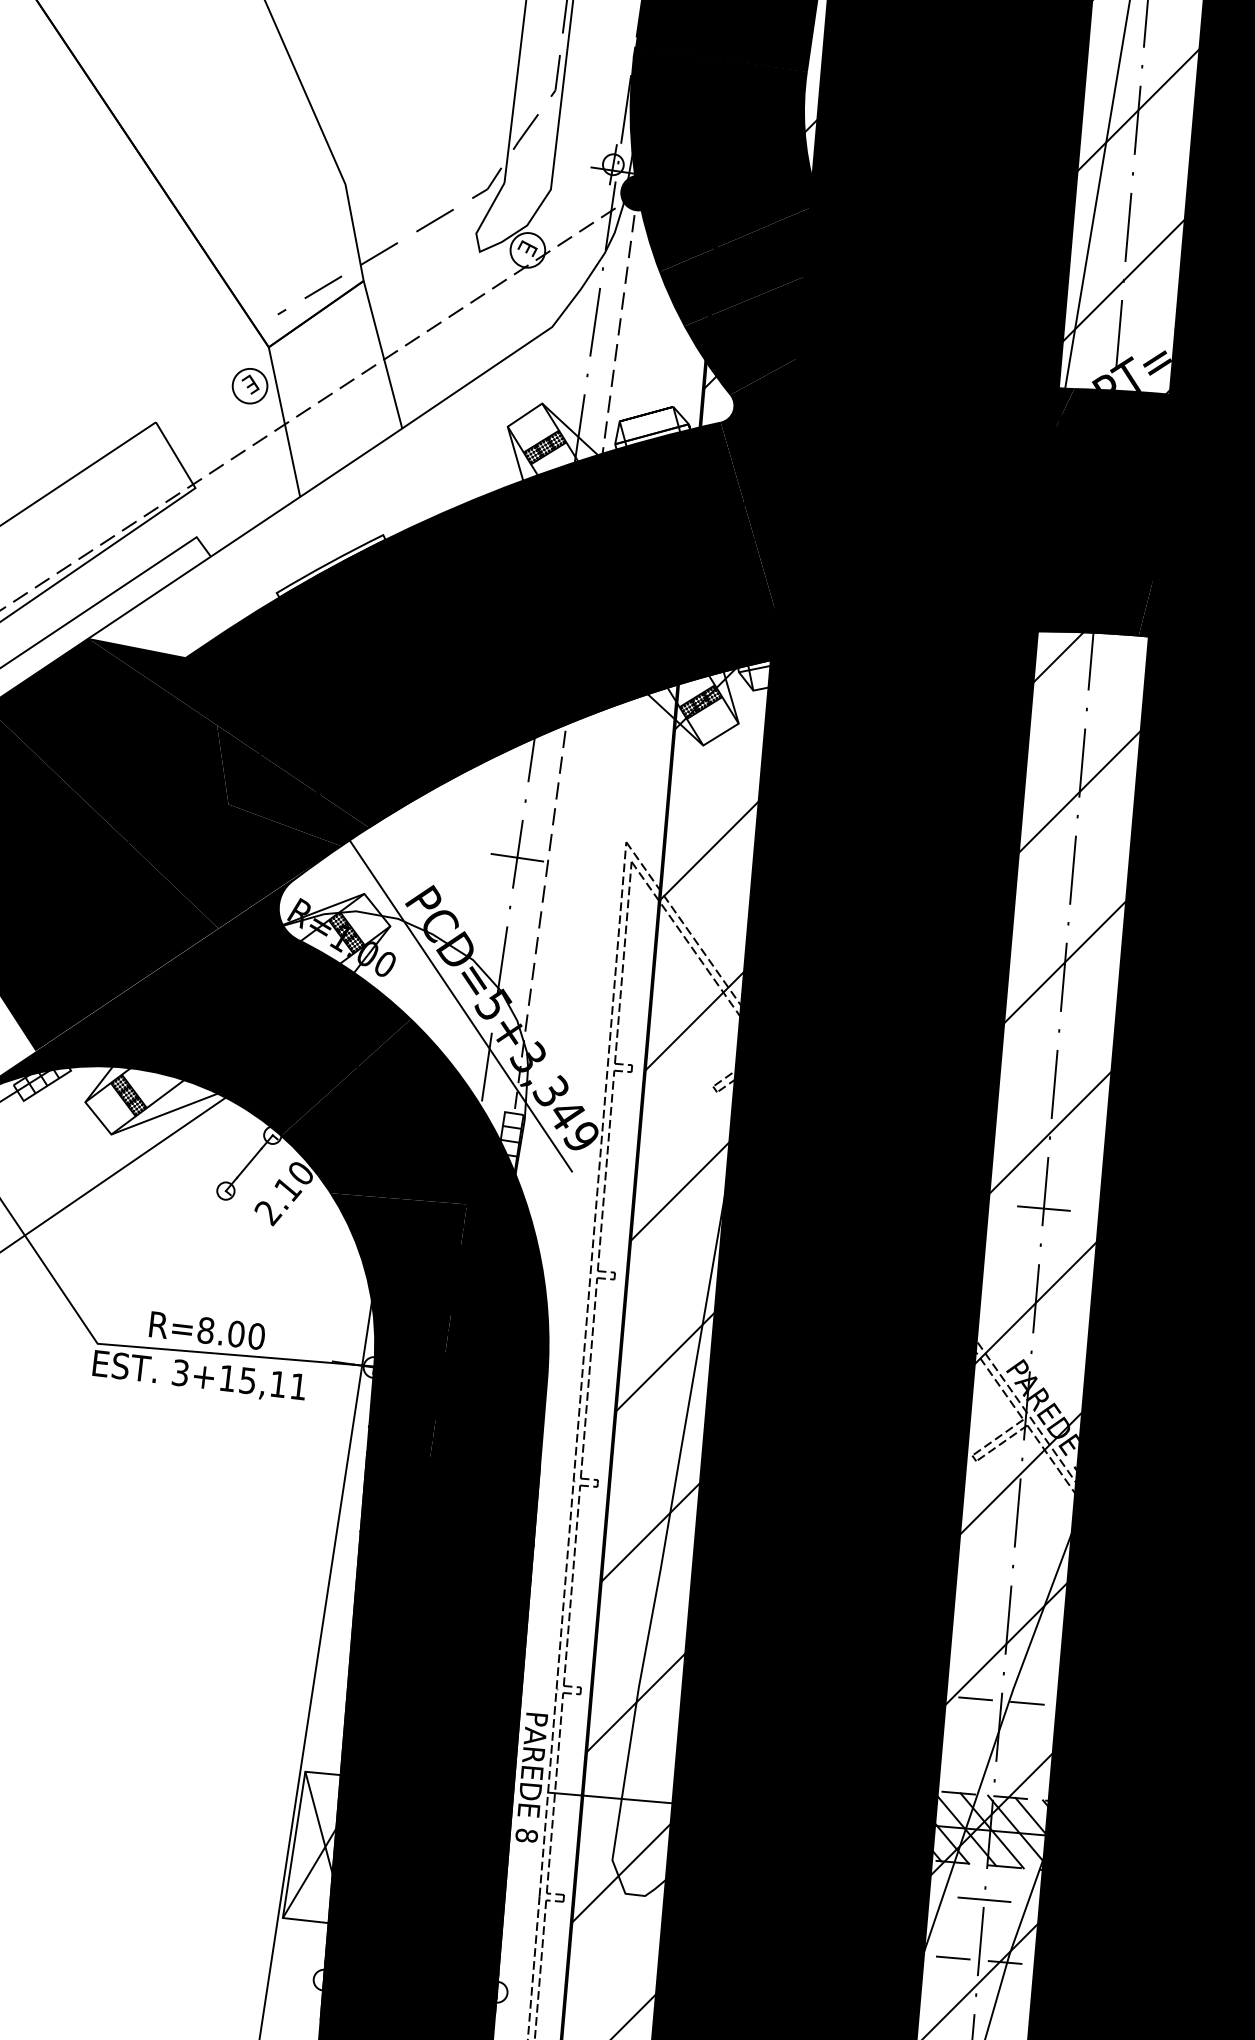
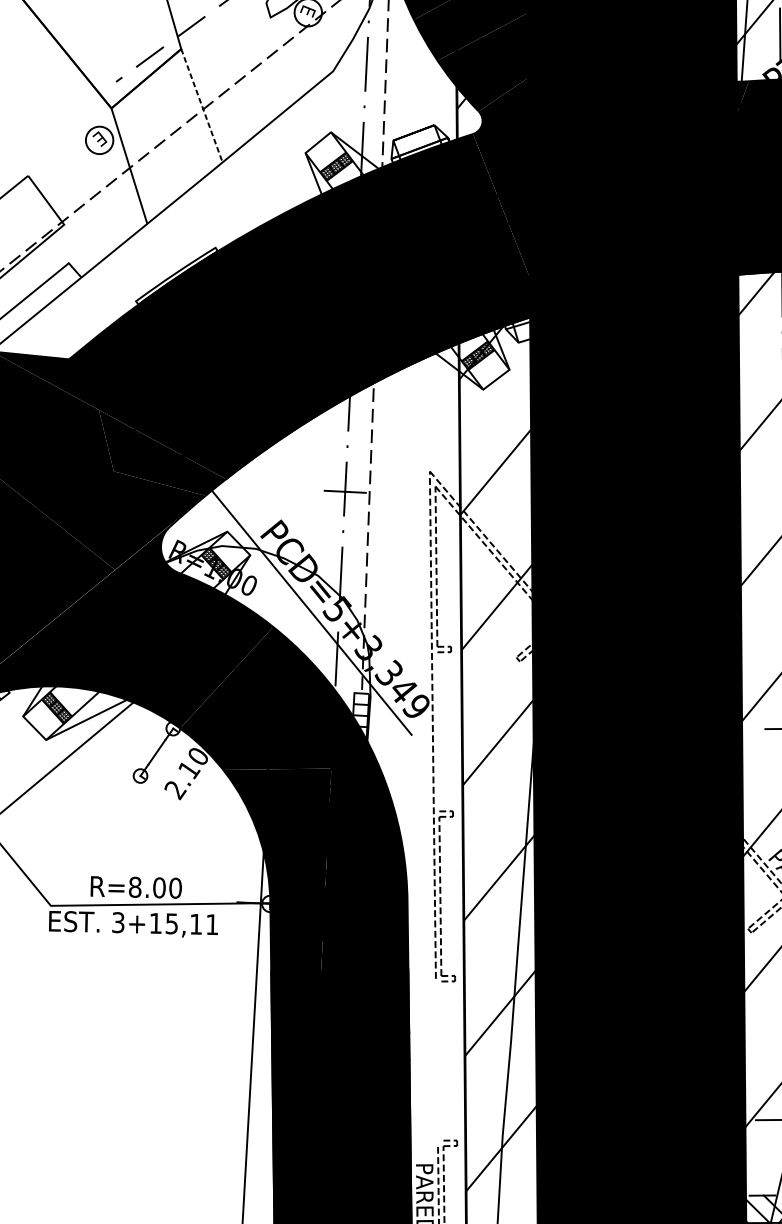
line: (383, 355) -> (202, 106), solid -> dashed
line: (605, 1170) -> (437, 731), removed
line: (564, 1584) -> (436, 1060), removed
line: (571, 1585) -> (442, 1060), removed

